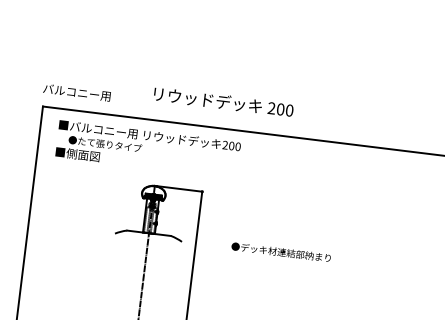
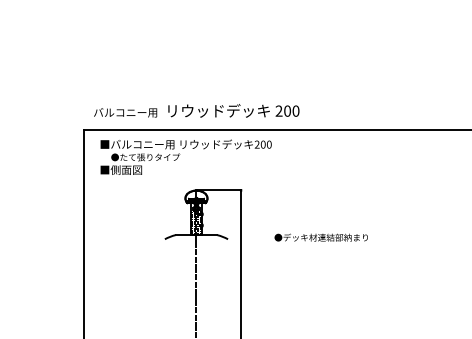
text: (76, 92) -> (125, 112), moved
text: (223, 101) -> (233, 110), moved

